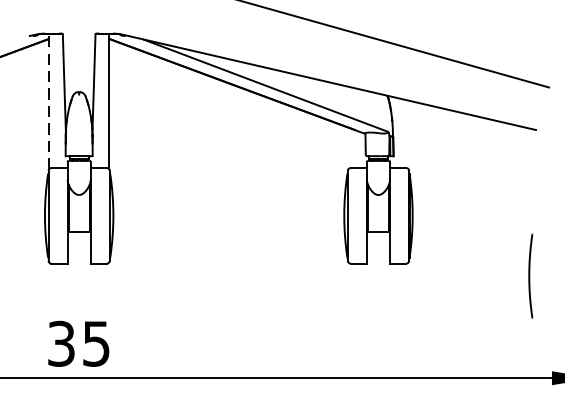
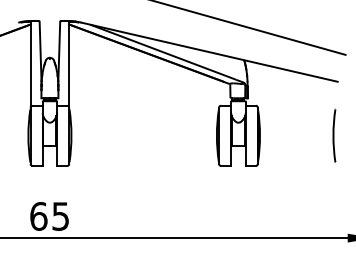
line: (48, 101) -> (30, 63), dashed -> solid
part: (530, 275) -> (334, 135), moved
text: (61, 343) -> (38, 216), 35 -> 65

